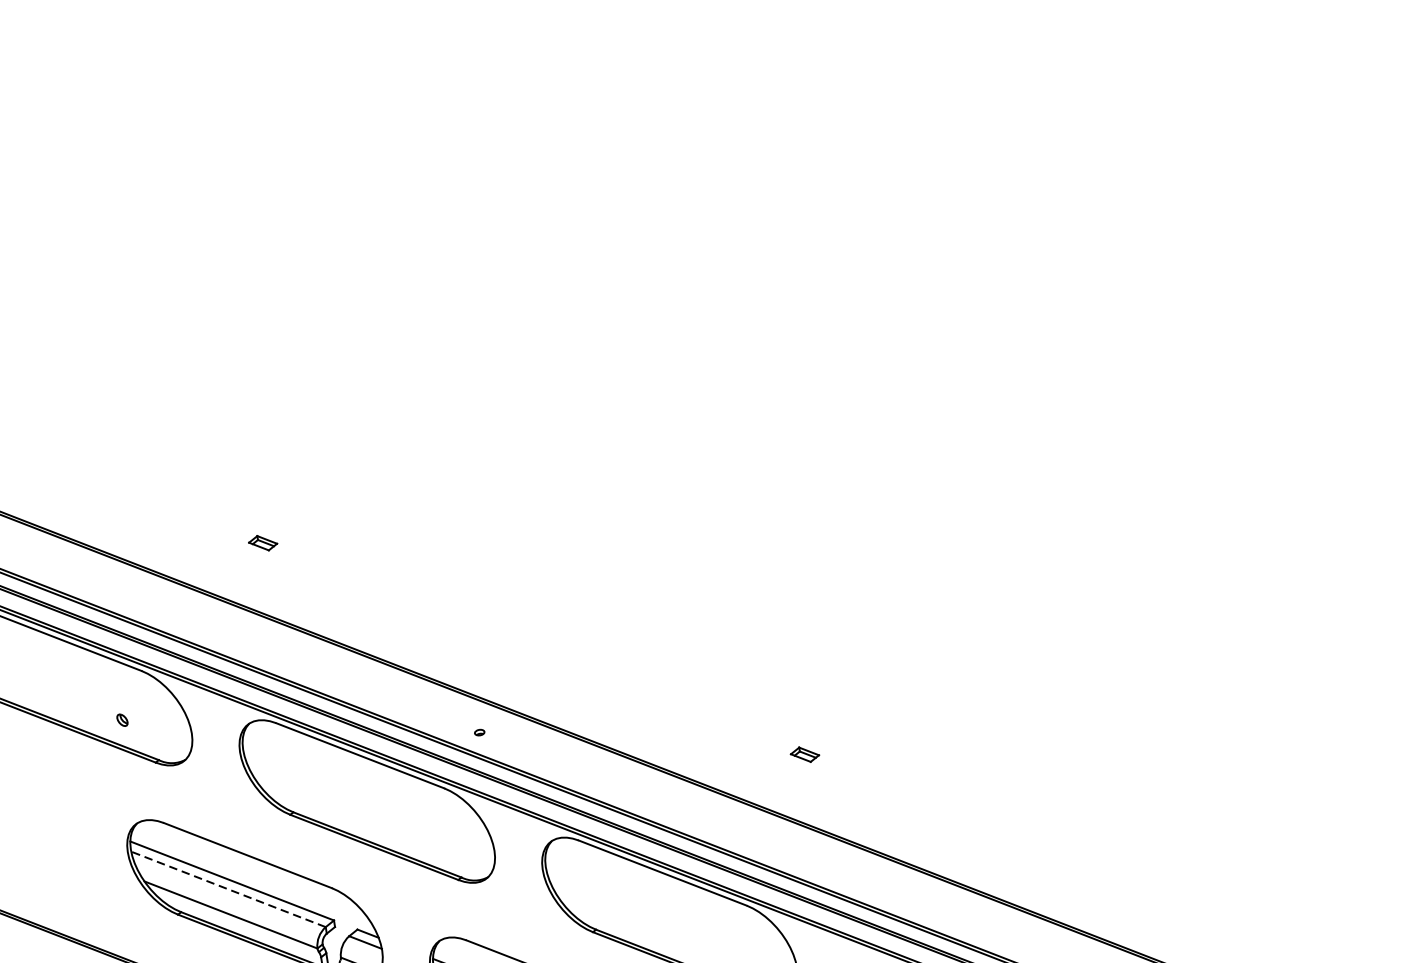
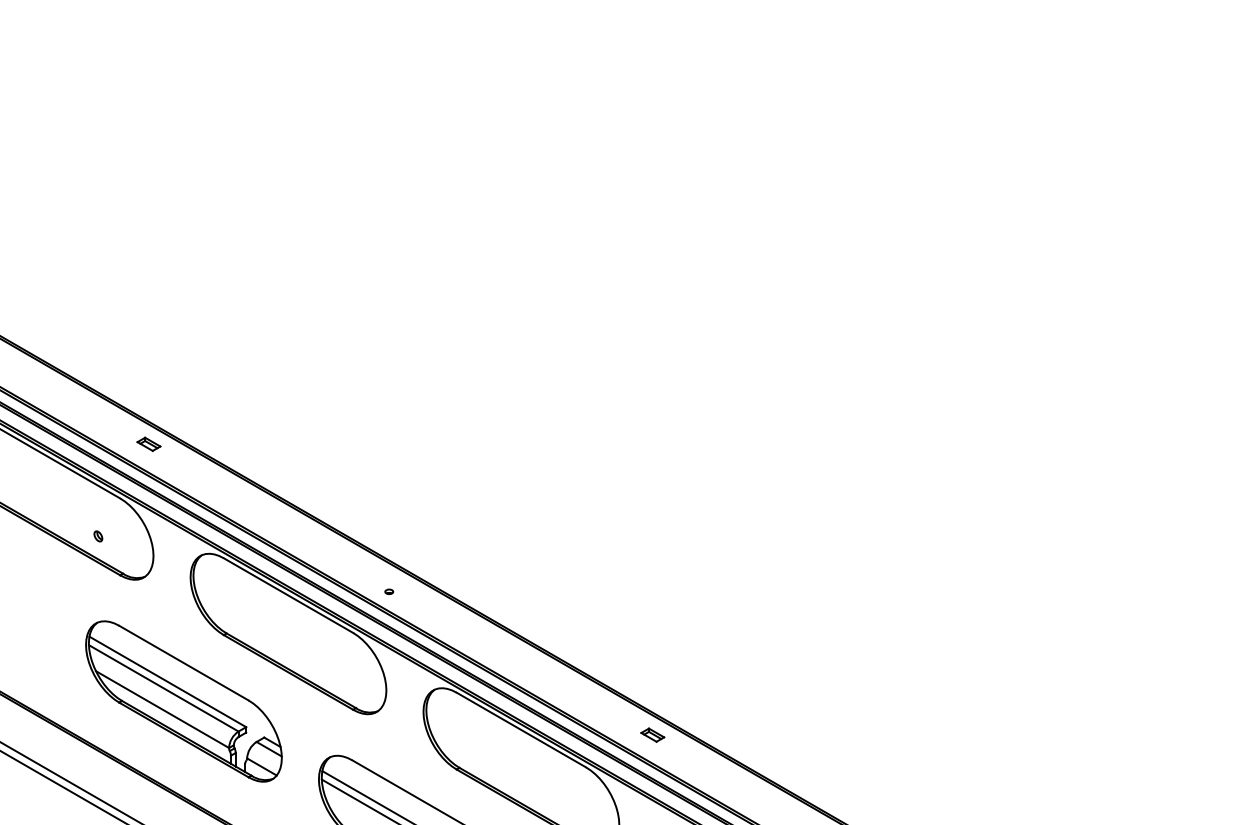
part: (262, 542) -> (148, 443), moved
part: (804, 754) -> (652, 734), moved
line: (228, 889) -> (163, 688), dashed -> solid

